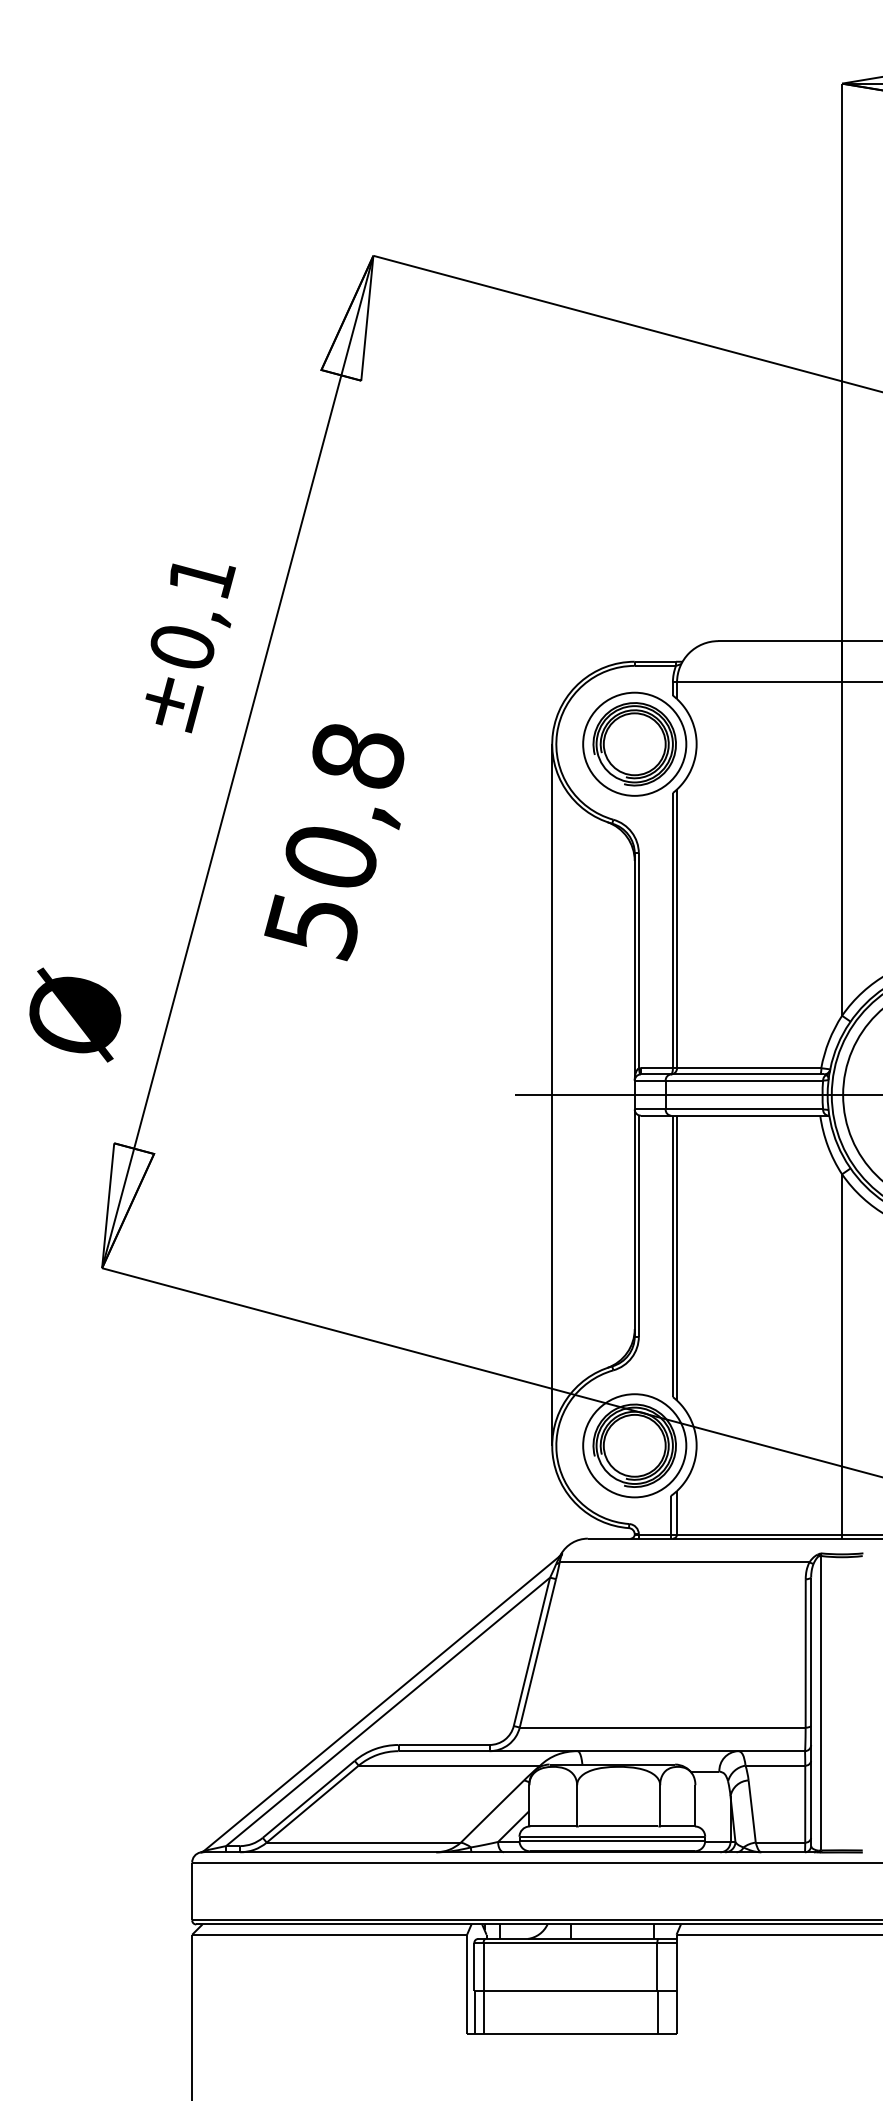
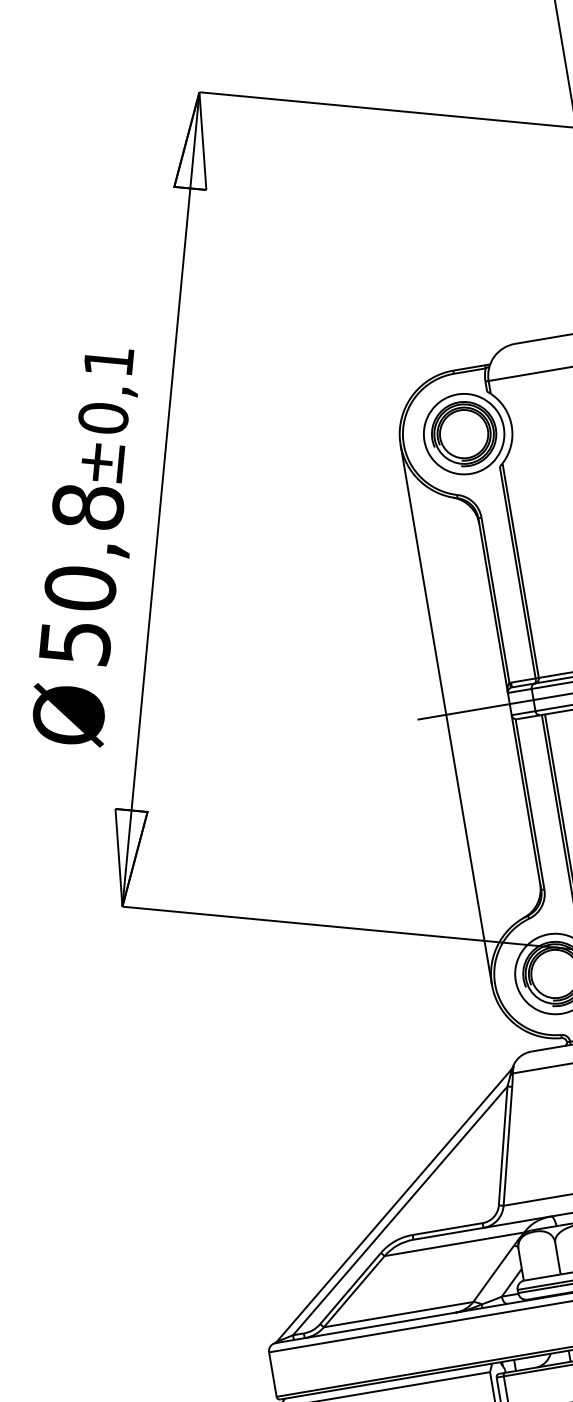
text: (334, 842) -> (81, 576), moved

